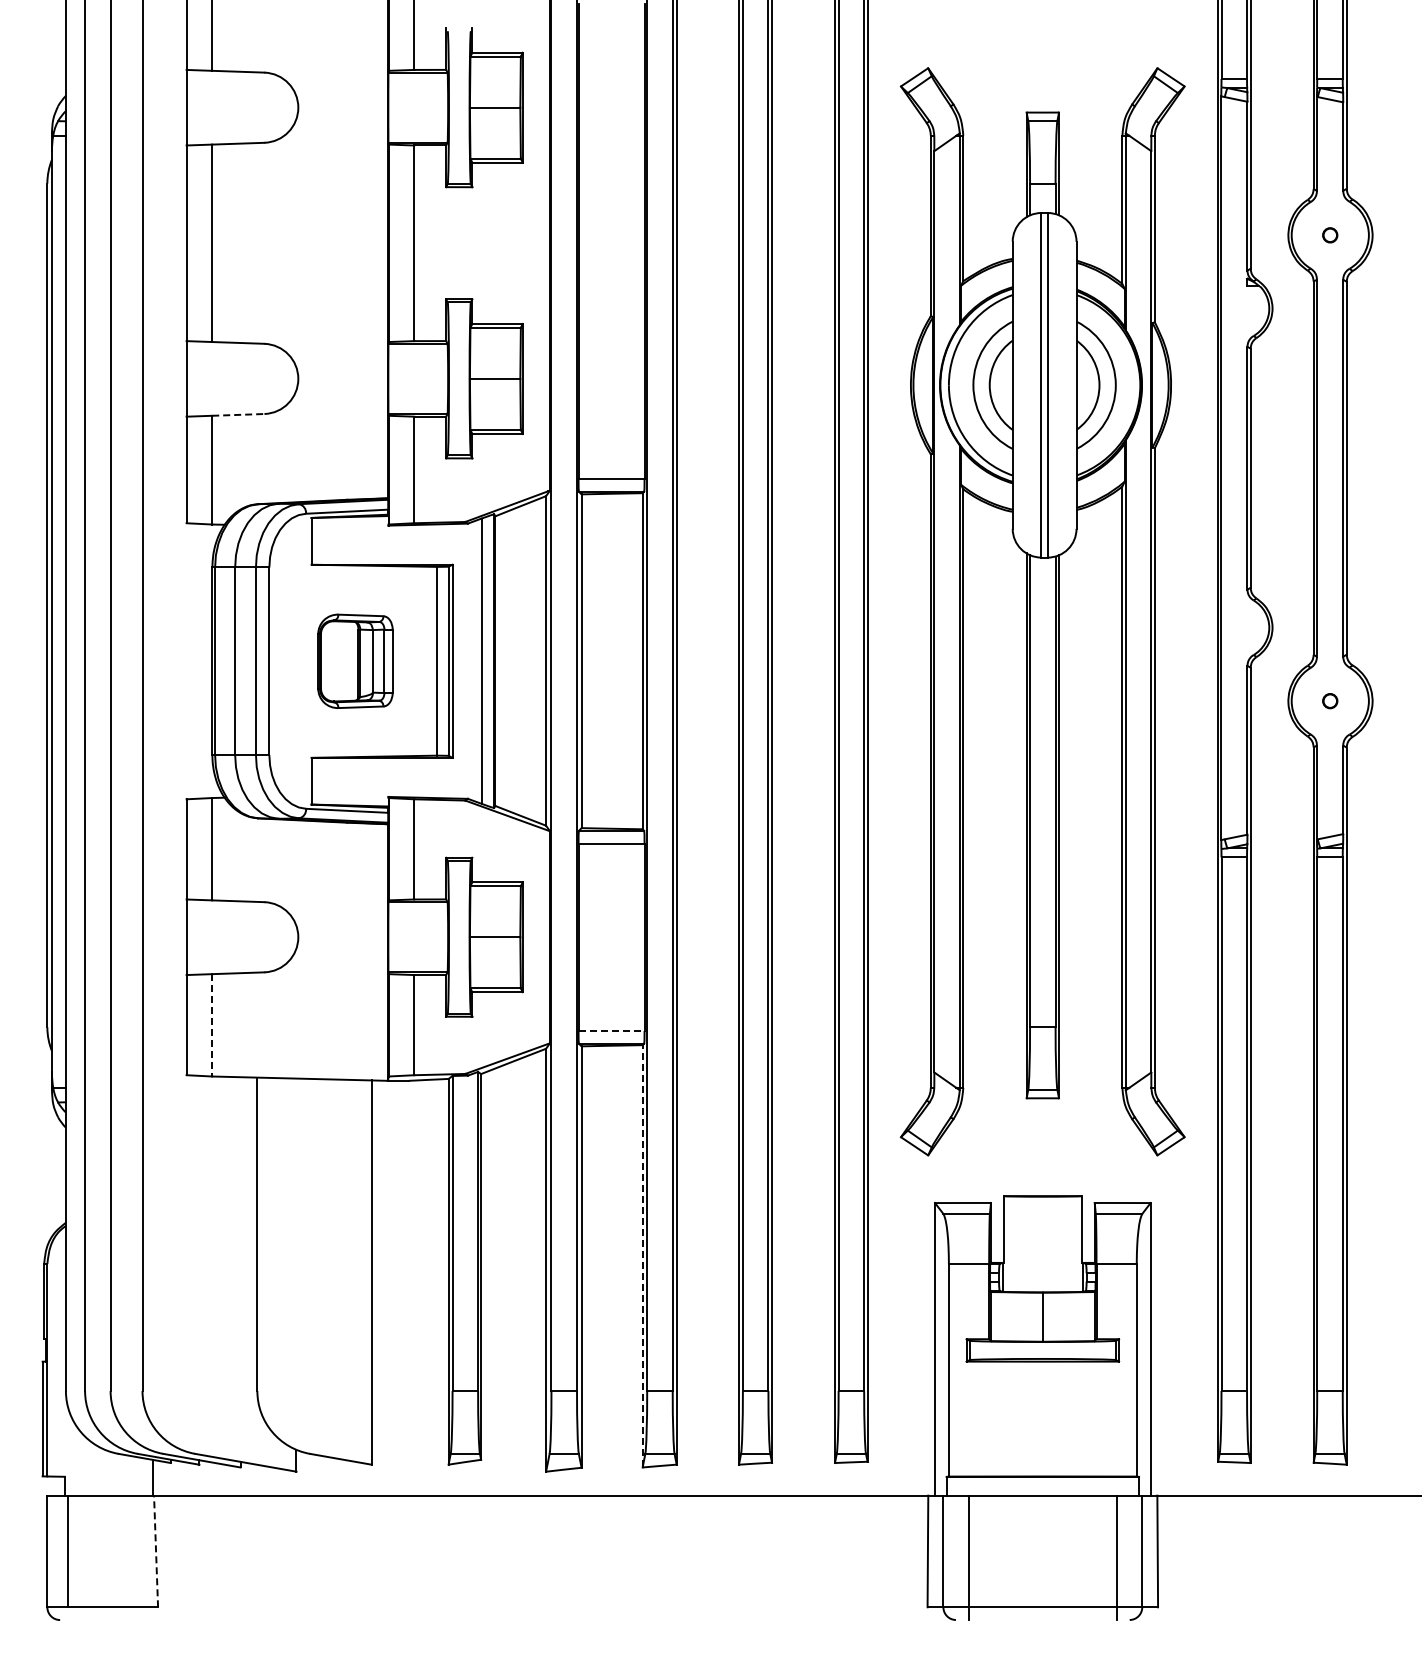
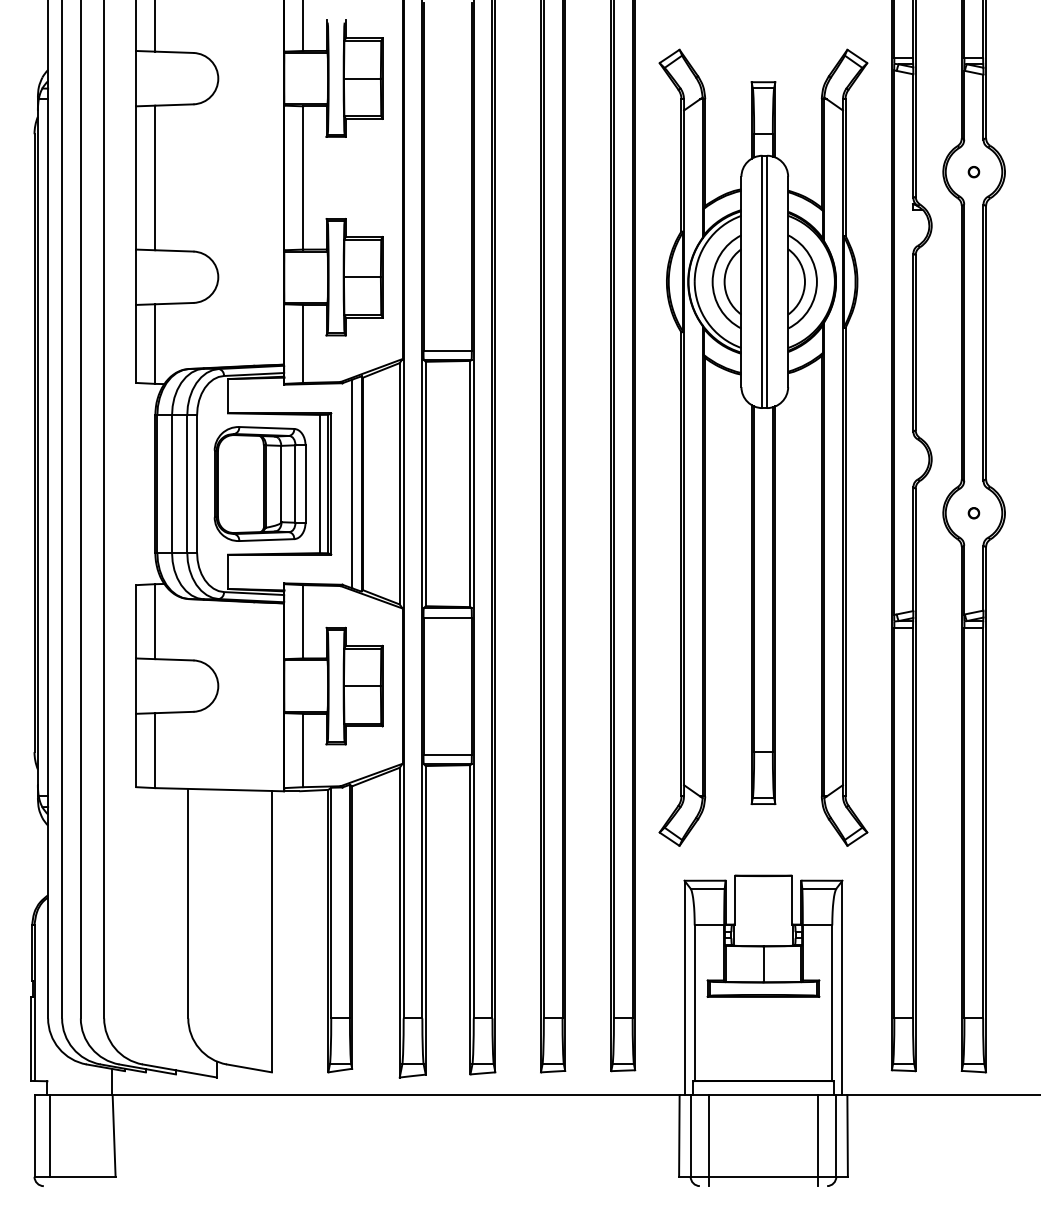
line: (238, 414) -> (174, 303), dashed -> solid
part: (355, 661) -> (260, 484), size x1.67
line: (212, 1025) -> (155, 750), dashed -> solid
line: (612, 1031) -> (448, 755), dashed -> solid
line: (642, 1255) -> (470, 919), dashed -> solid
line: (156, 1551) -> (114, 1135), dashed -> solid

